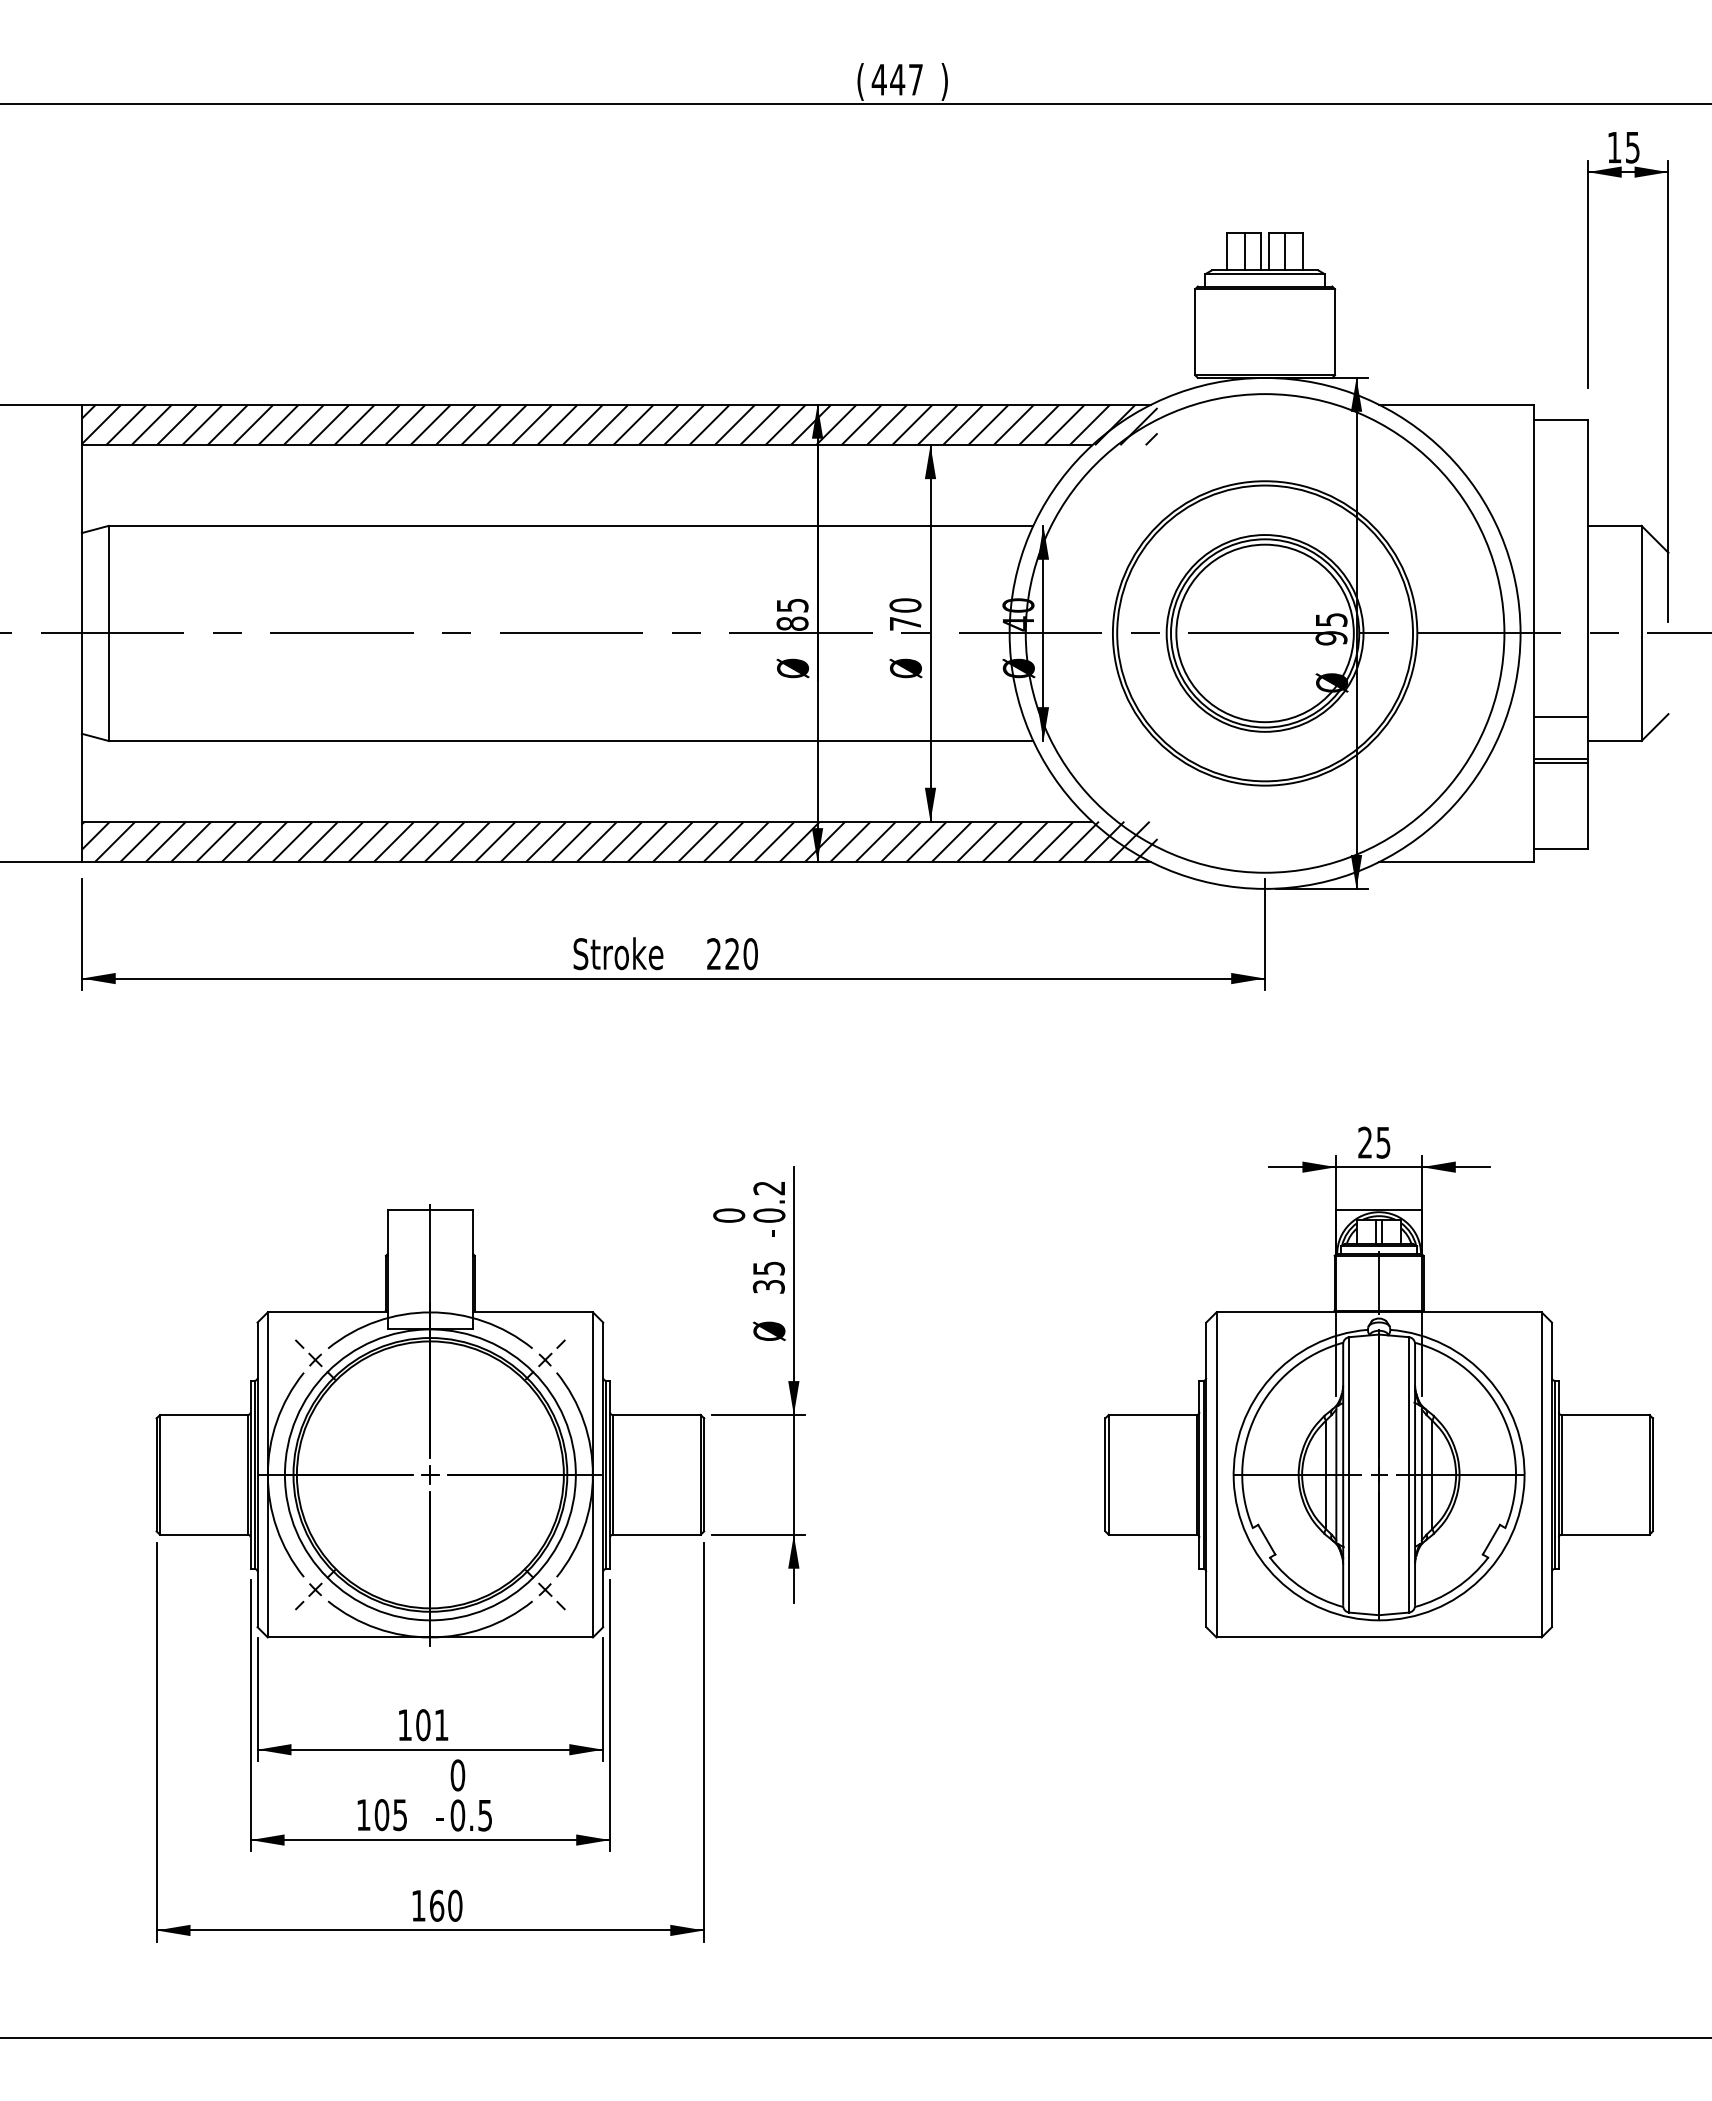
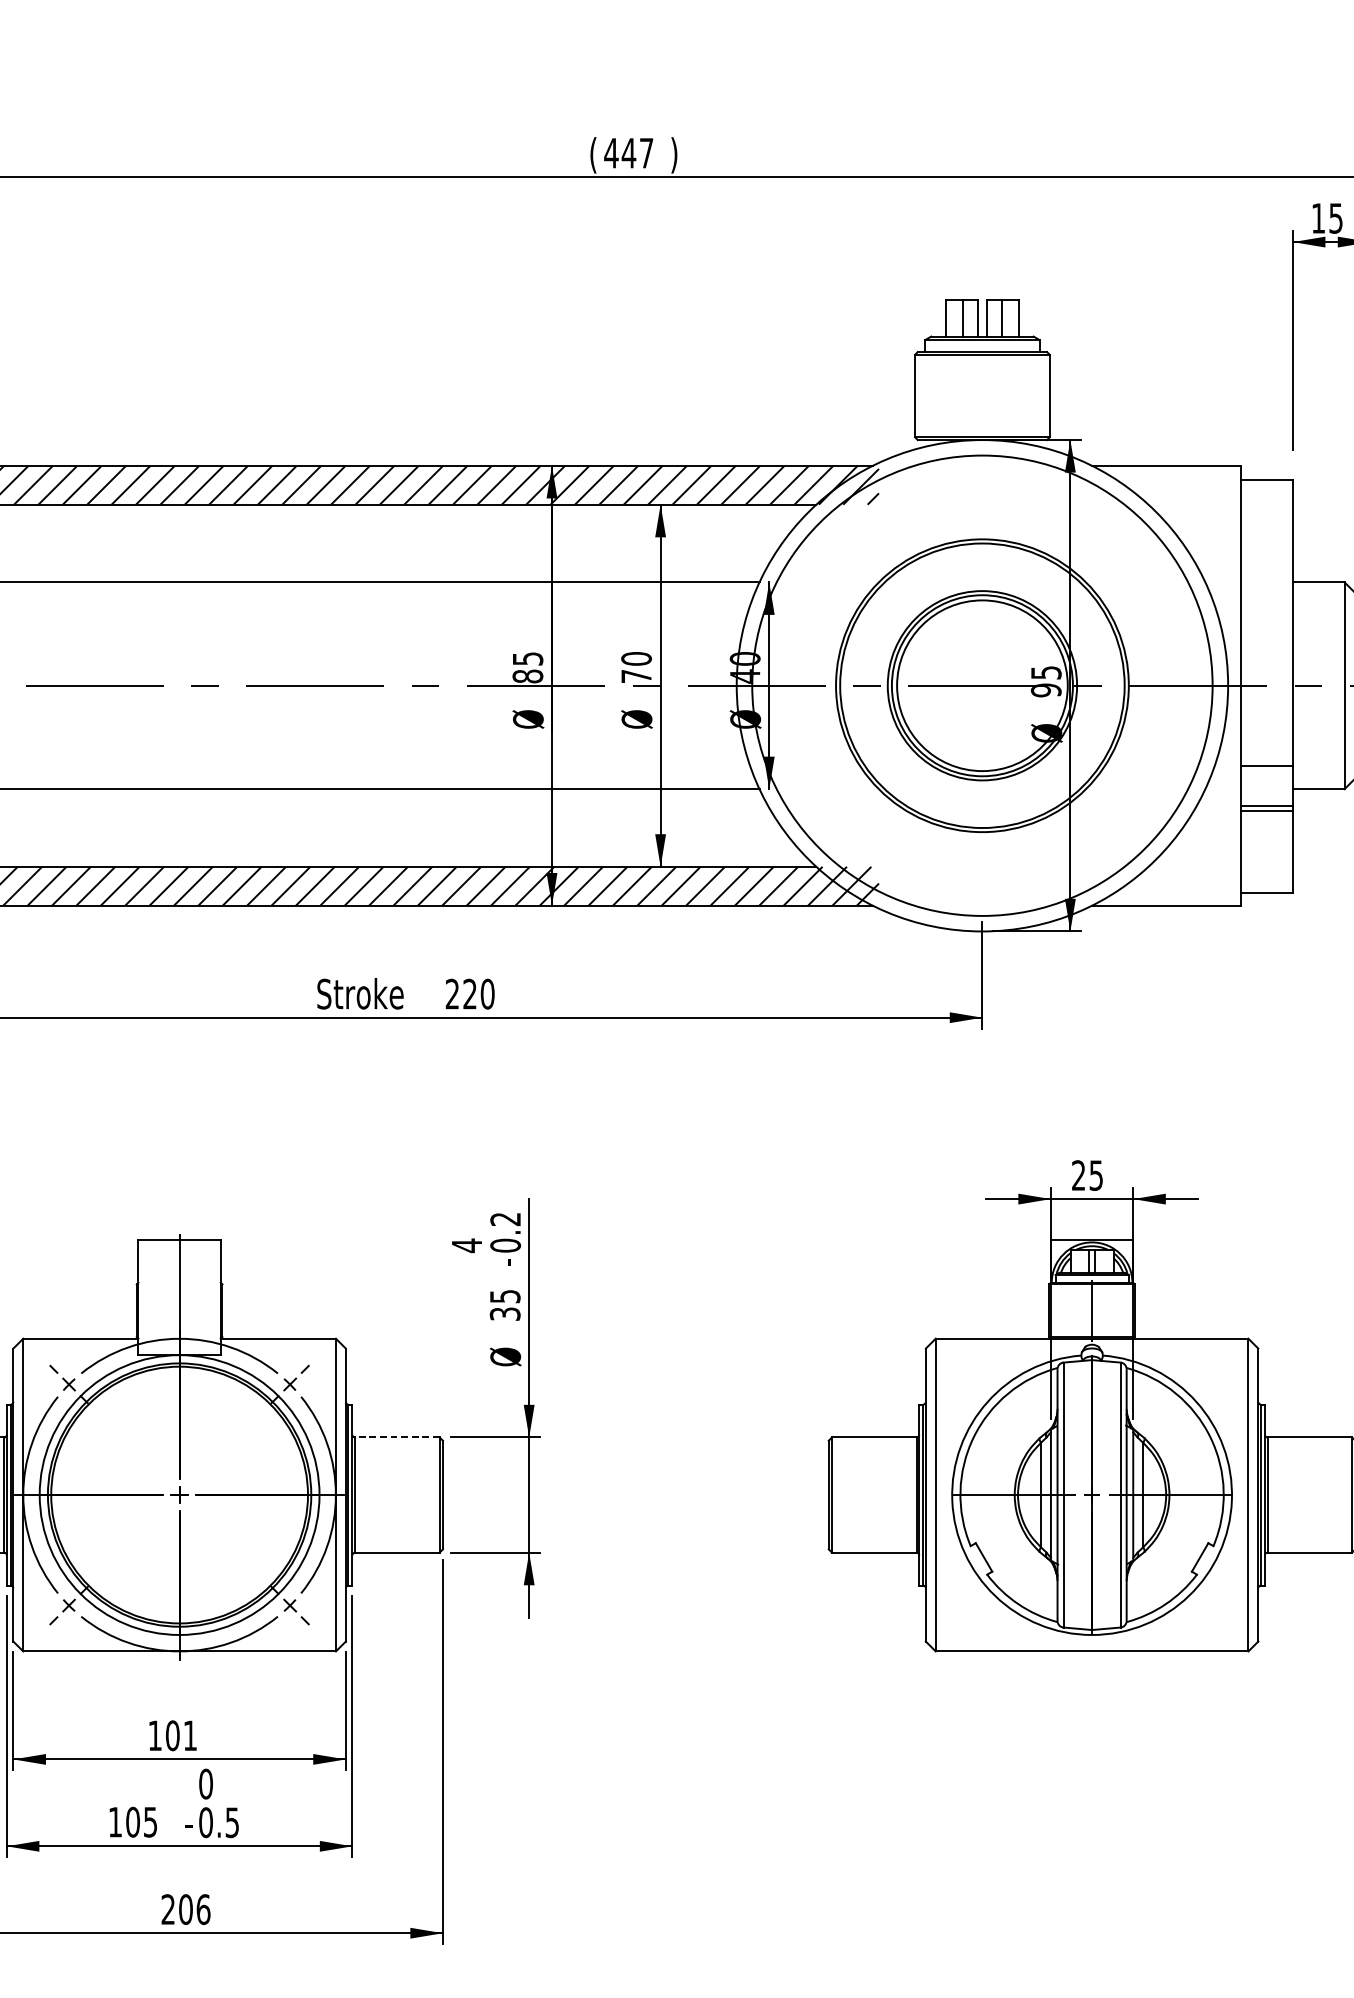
text: (729, 1215) -> (467, 1245), 0 -> 4
line: (656, 1415) -> (397, 1437), solid -> dashed
text: (436, 1905) -> (185, 1909), 160 -> 206

